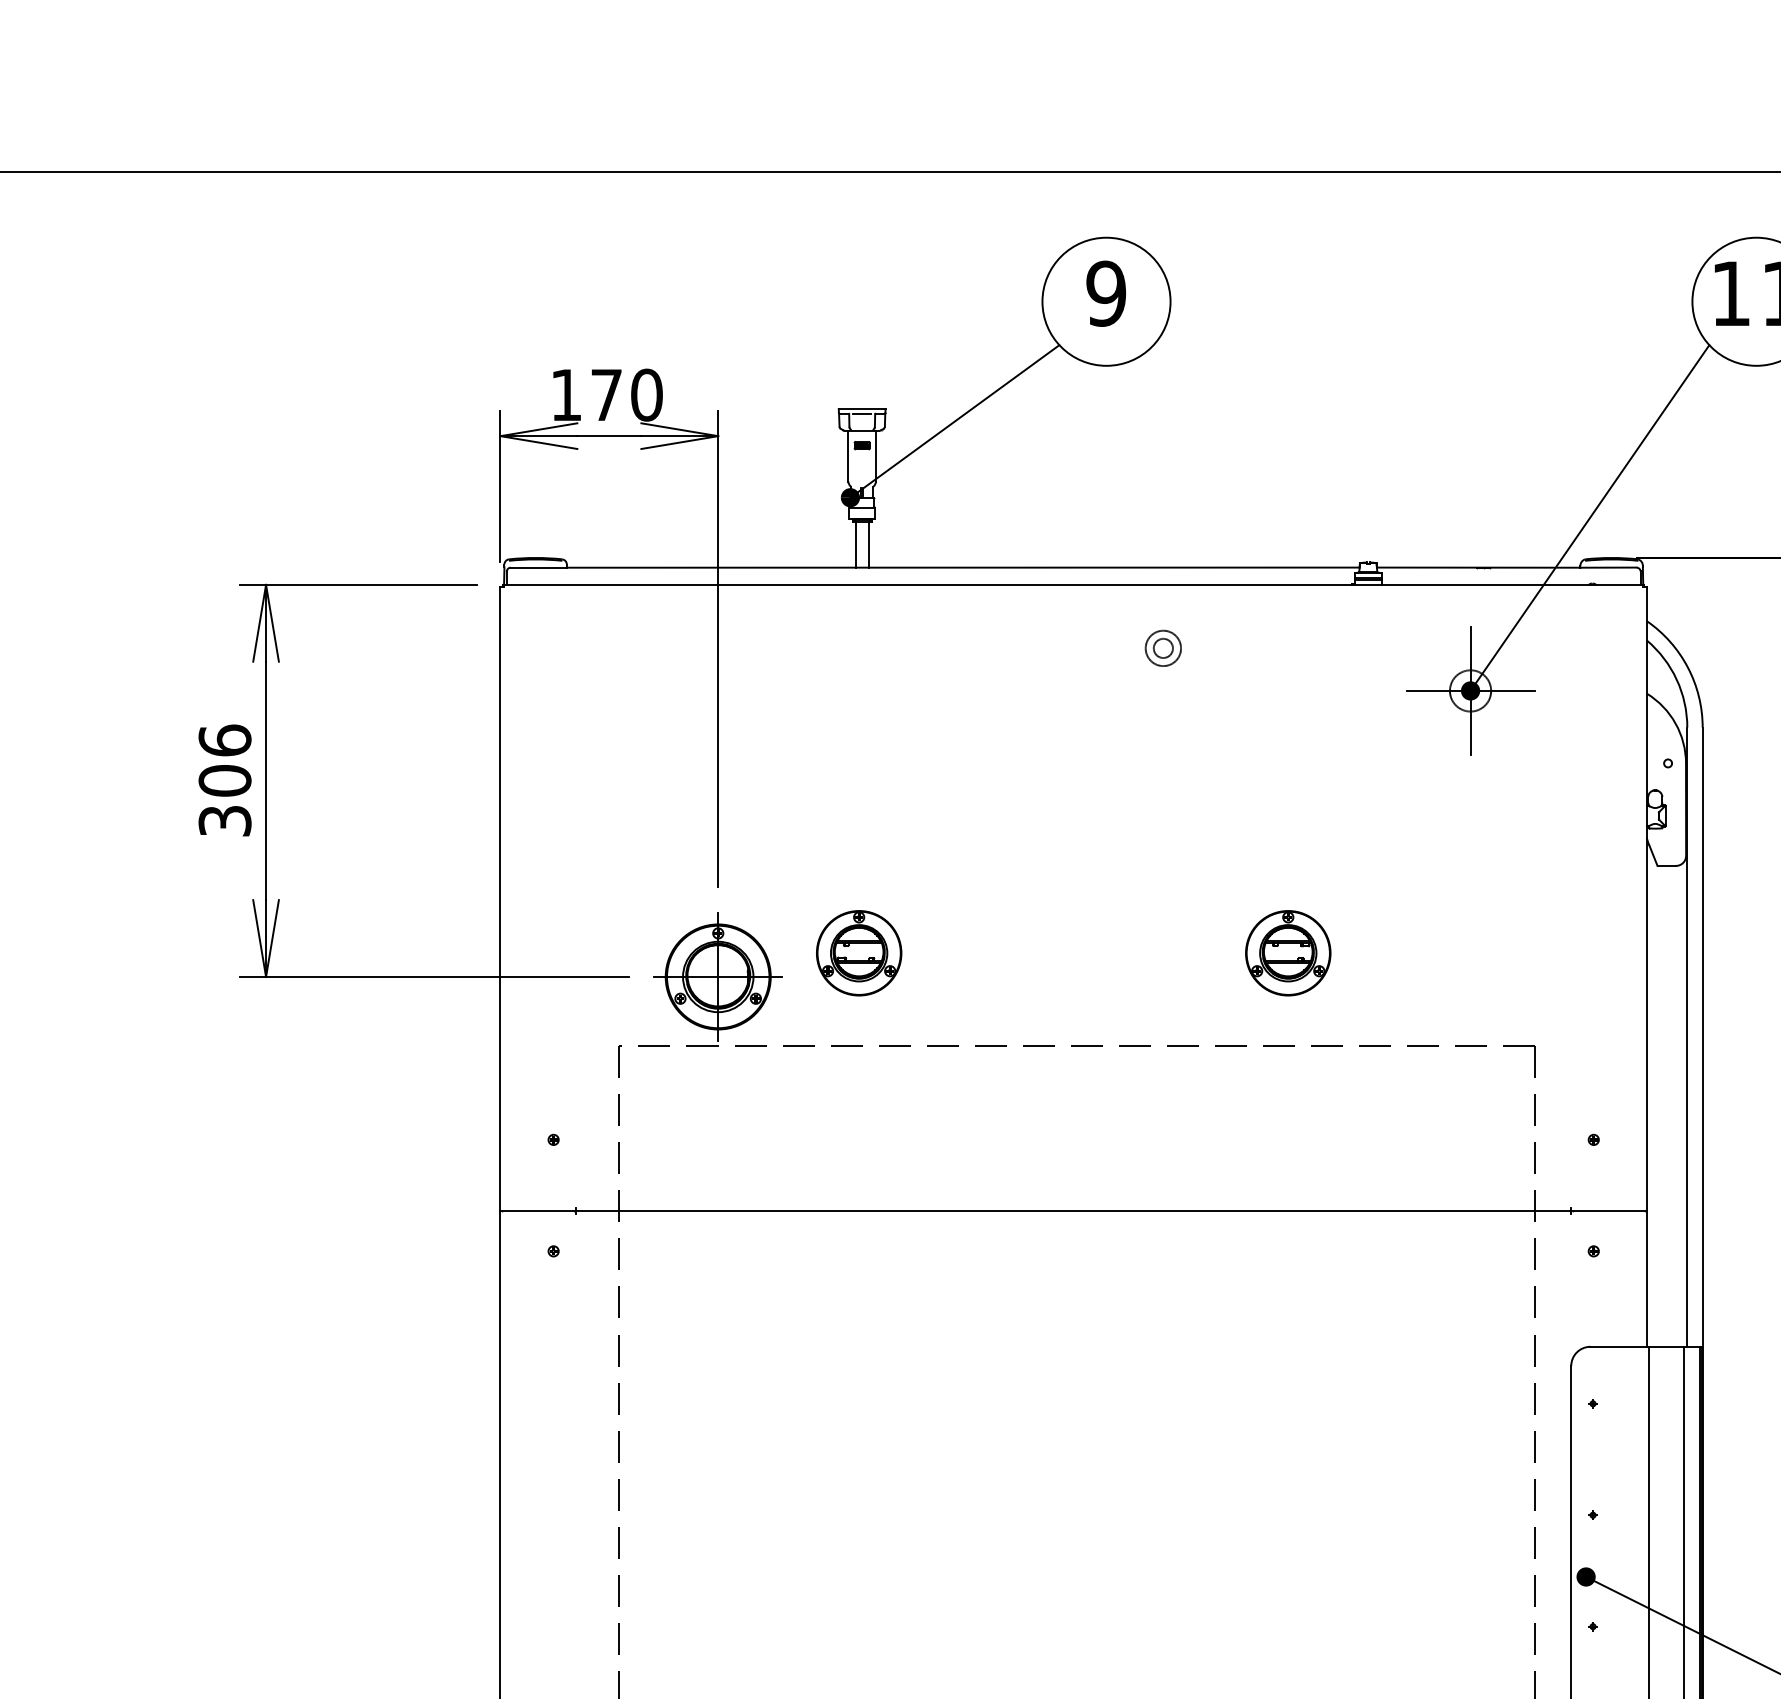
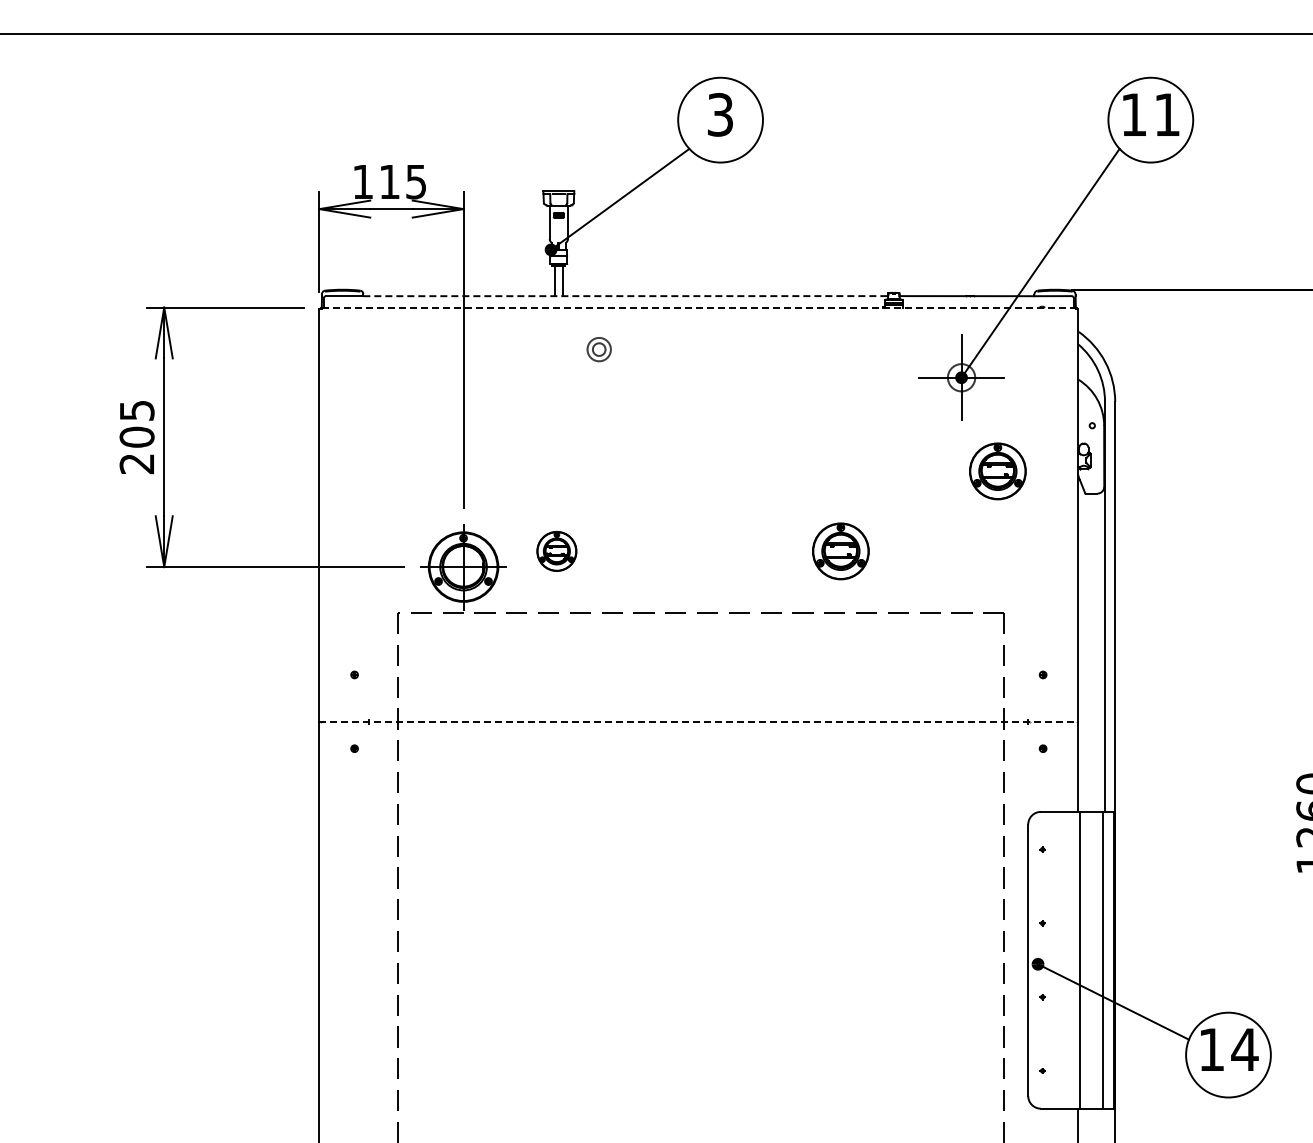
text: (1106, 293) -> (720, 114), 9 -> 3
text: (627, 394) -> (403, 181), 170 -> 115
line: (964, 568) -> (626, 296), solid -> dashed
line: (1073, 584) -> (698, 307), solid -> dashed
part: (1162, 648) -> (598, 349), moved
text: (224, 781) -> (136, 437), 306 -> 205
part: (1524, 832) -> (997, 471), added
part: (858, 953) -> (556, 551), size x0.7
line: (1074, 1211) -> (699, 722), solid -> dashed

